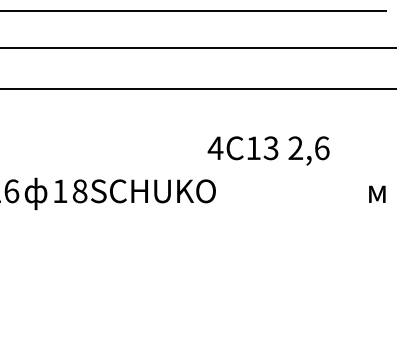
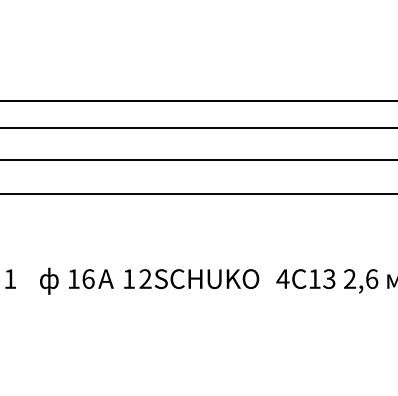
text: (268, 151) -> (327, 281), moved
text: (79, 191) -> (145, 279), 8 -> 2
text: (35, 193) -> (108, 280), ф -> А

